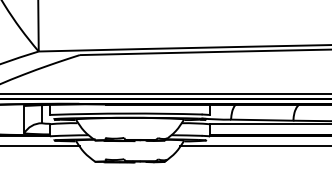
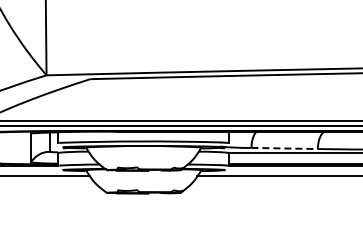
line: (263, 120) -> (285, 148), solid -> dashed

